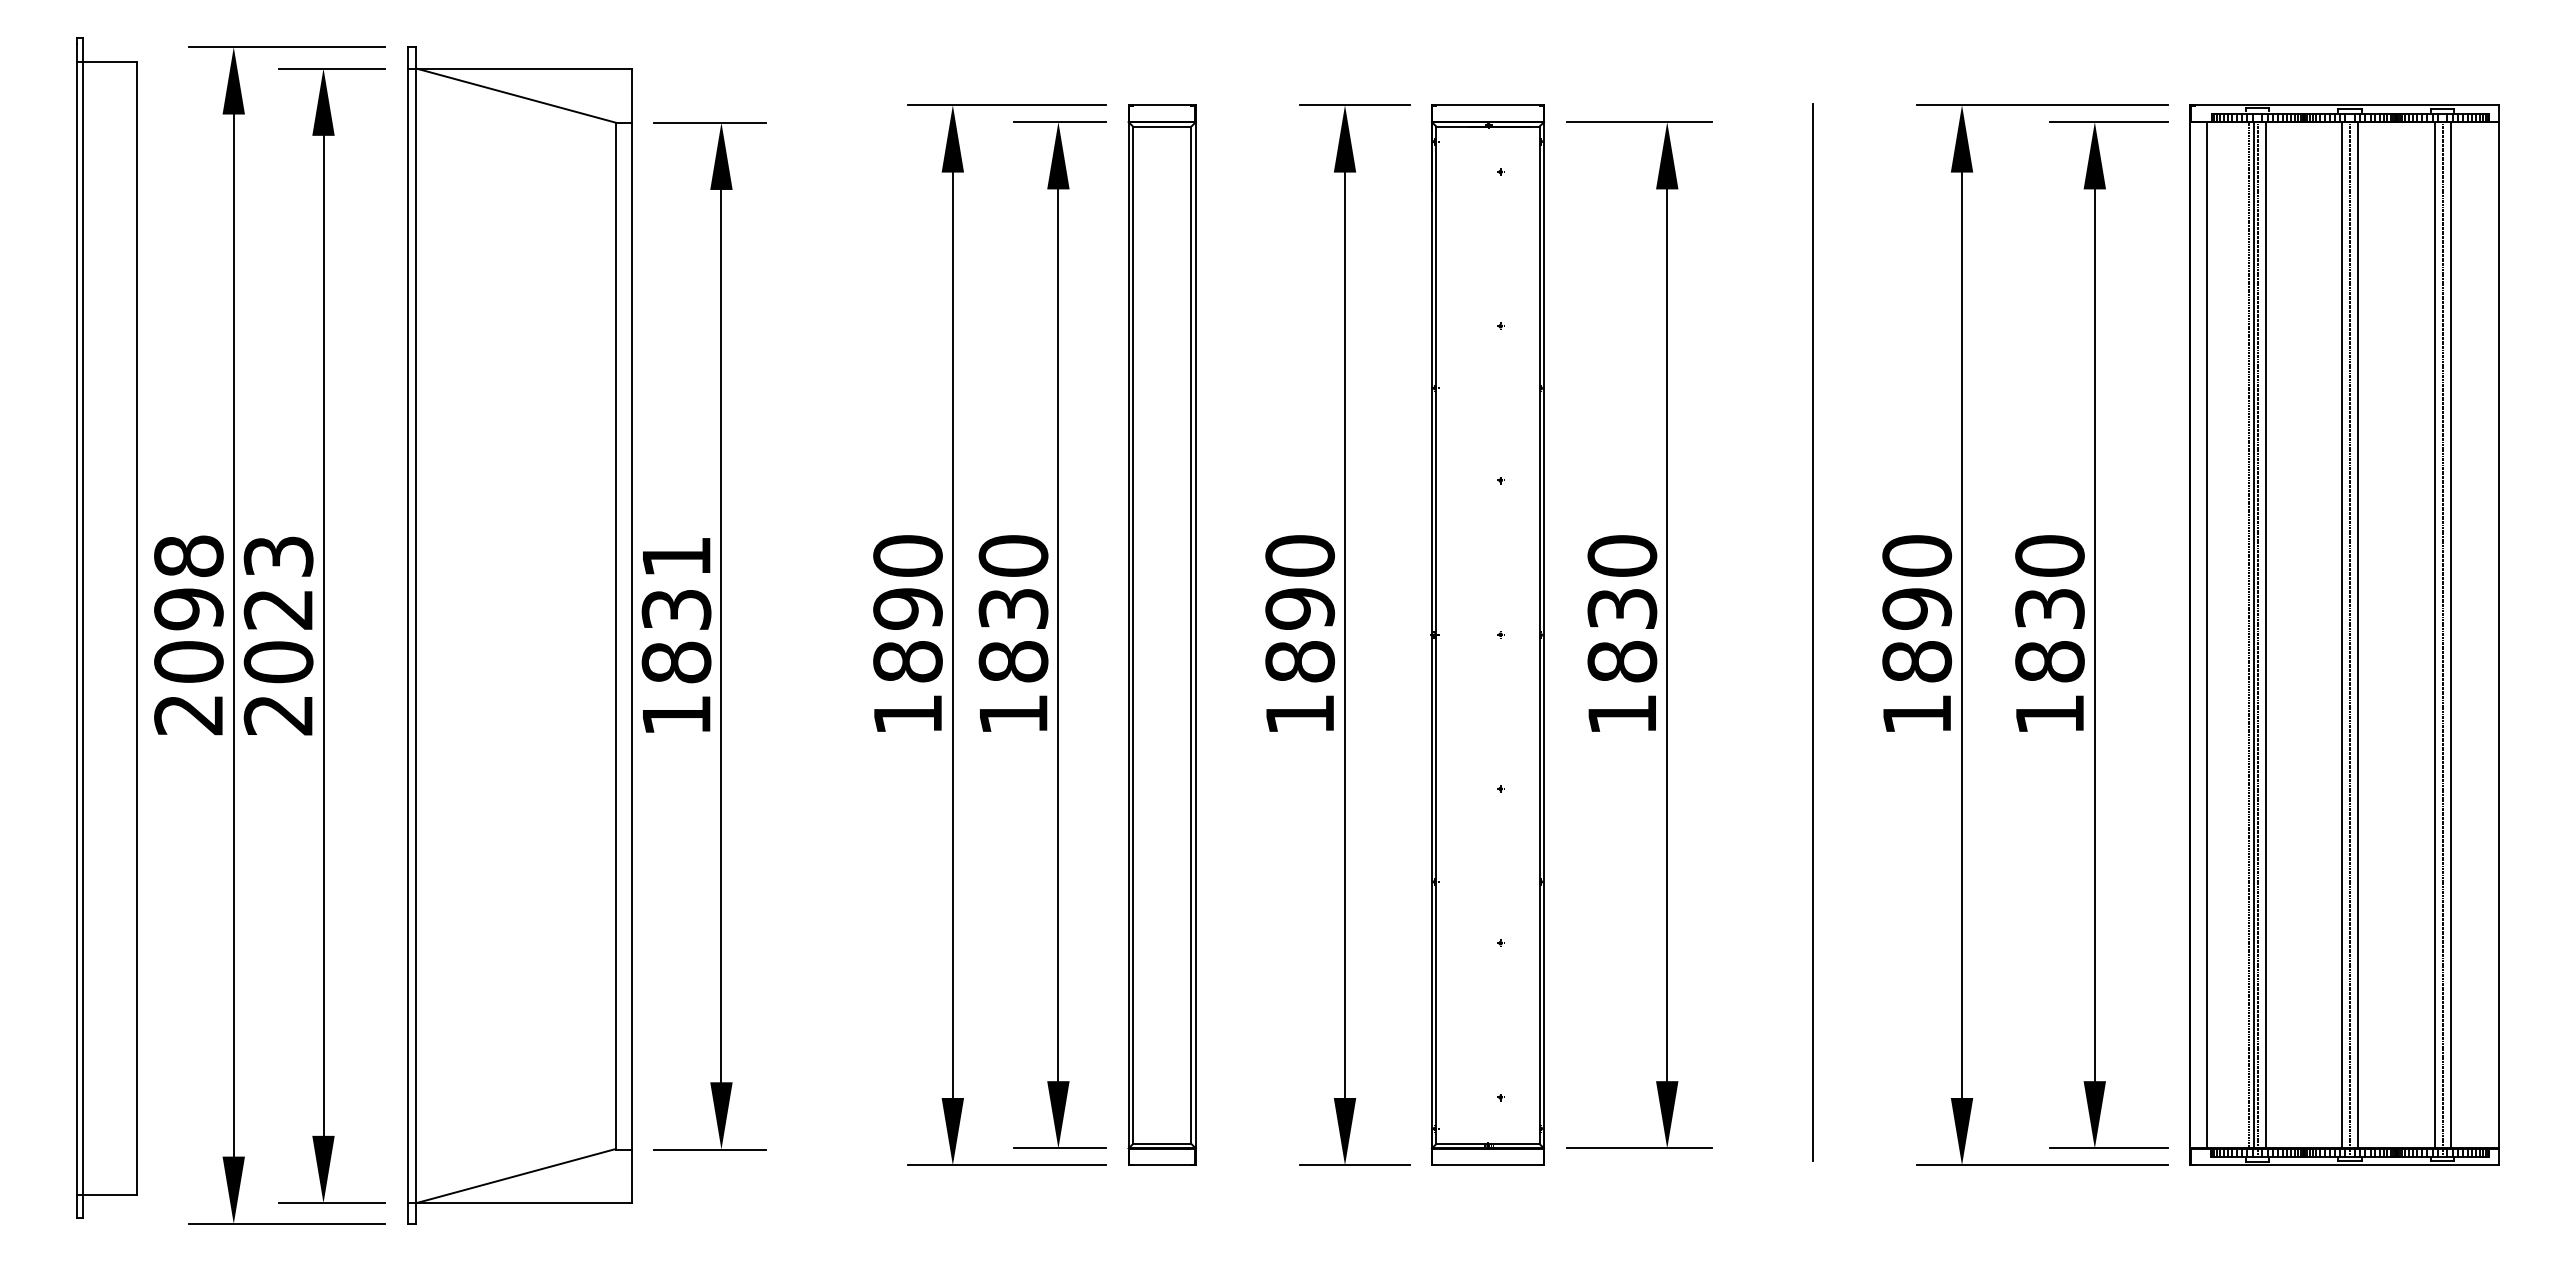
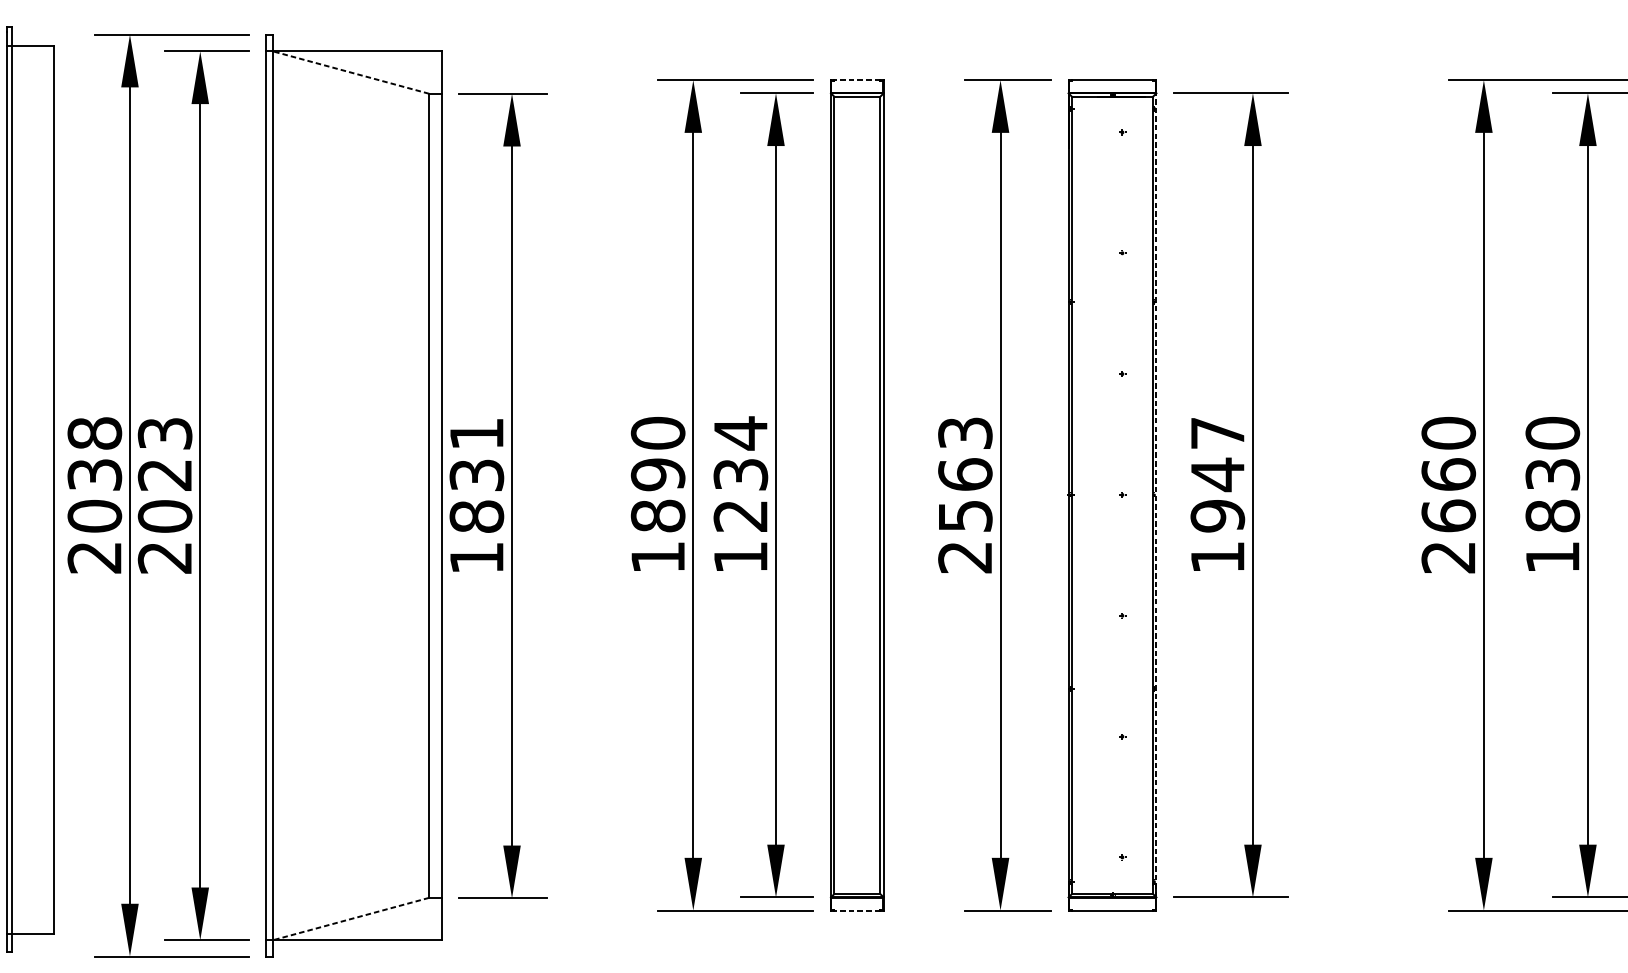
line: (515, 95) -> (350, 72), solid -> dashed
line: (1161, 105) -> (856, 80), solid -> dashed
text: (1013, 608) -> (740, 474), 1830 -> 1234
text: (1622, 608) -> (1217, 474), 1830 -> 1947
text: (188, 609) -> (94, 475), 2098 -> 2038
line: (1813, 632) -> (1367, 493), removed
text: (1300, 634) -> (965, 494), 1890 -> 2563
line: (1544, 634) -> (1156, 494), solid -> dashed
text: (1917, 660) -> (1449, 515), 1890 -> 2660
line: (1161, 1165) -> (856, 910), solid -> dashed
line: (515, 1176) -> (350, 919), solid -> dashed

